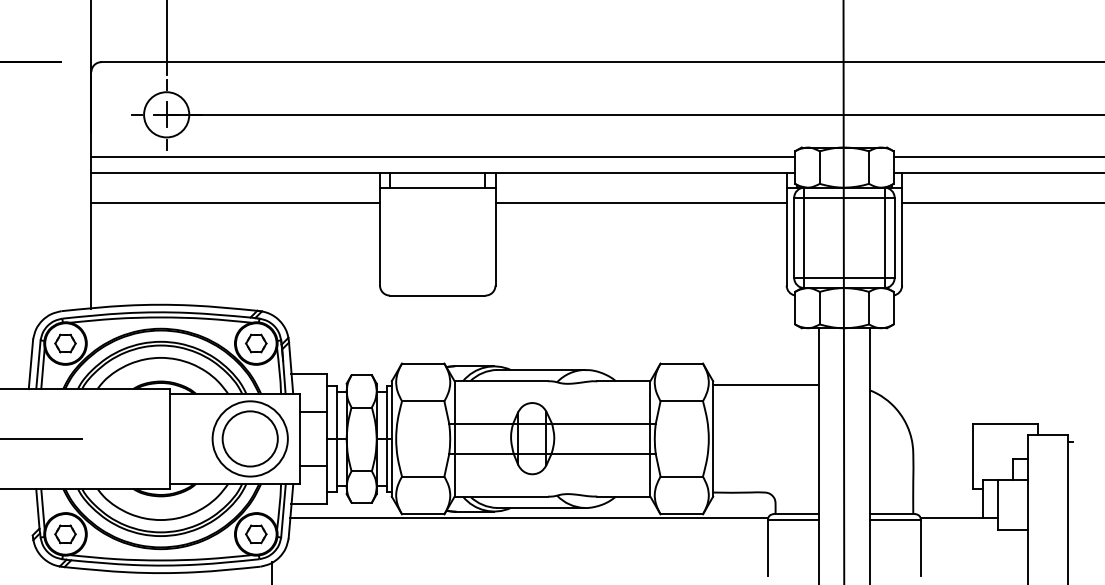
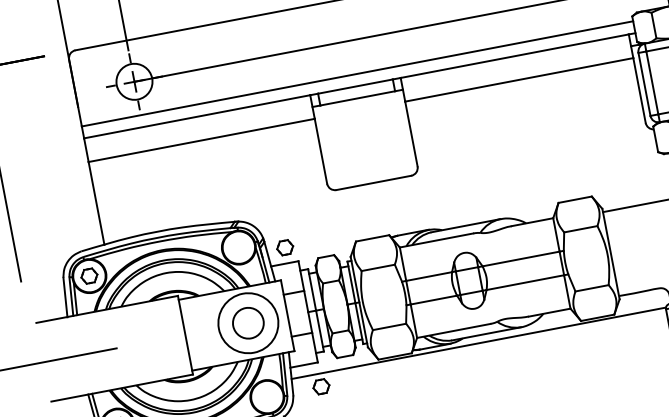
part: (256, 343) -> (285, 247), moved
circle: (249, 438) -> (247, 323), size x0.7
part: (256, 534) -> (321, 386), moved

